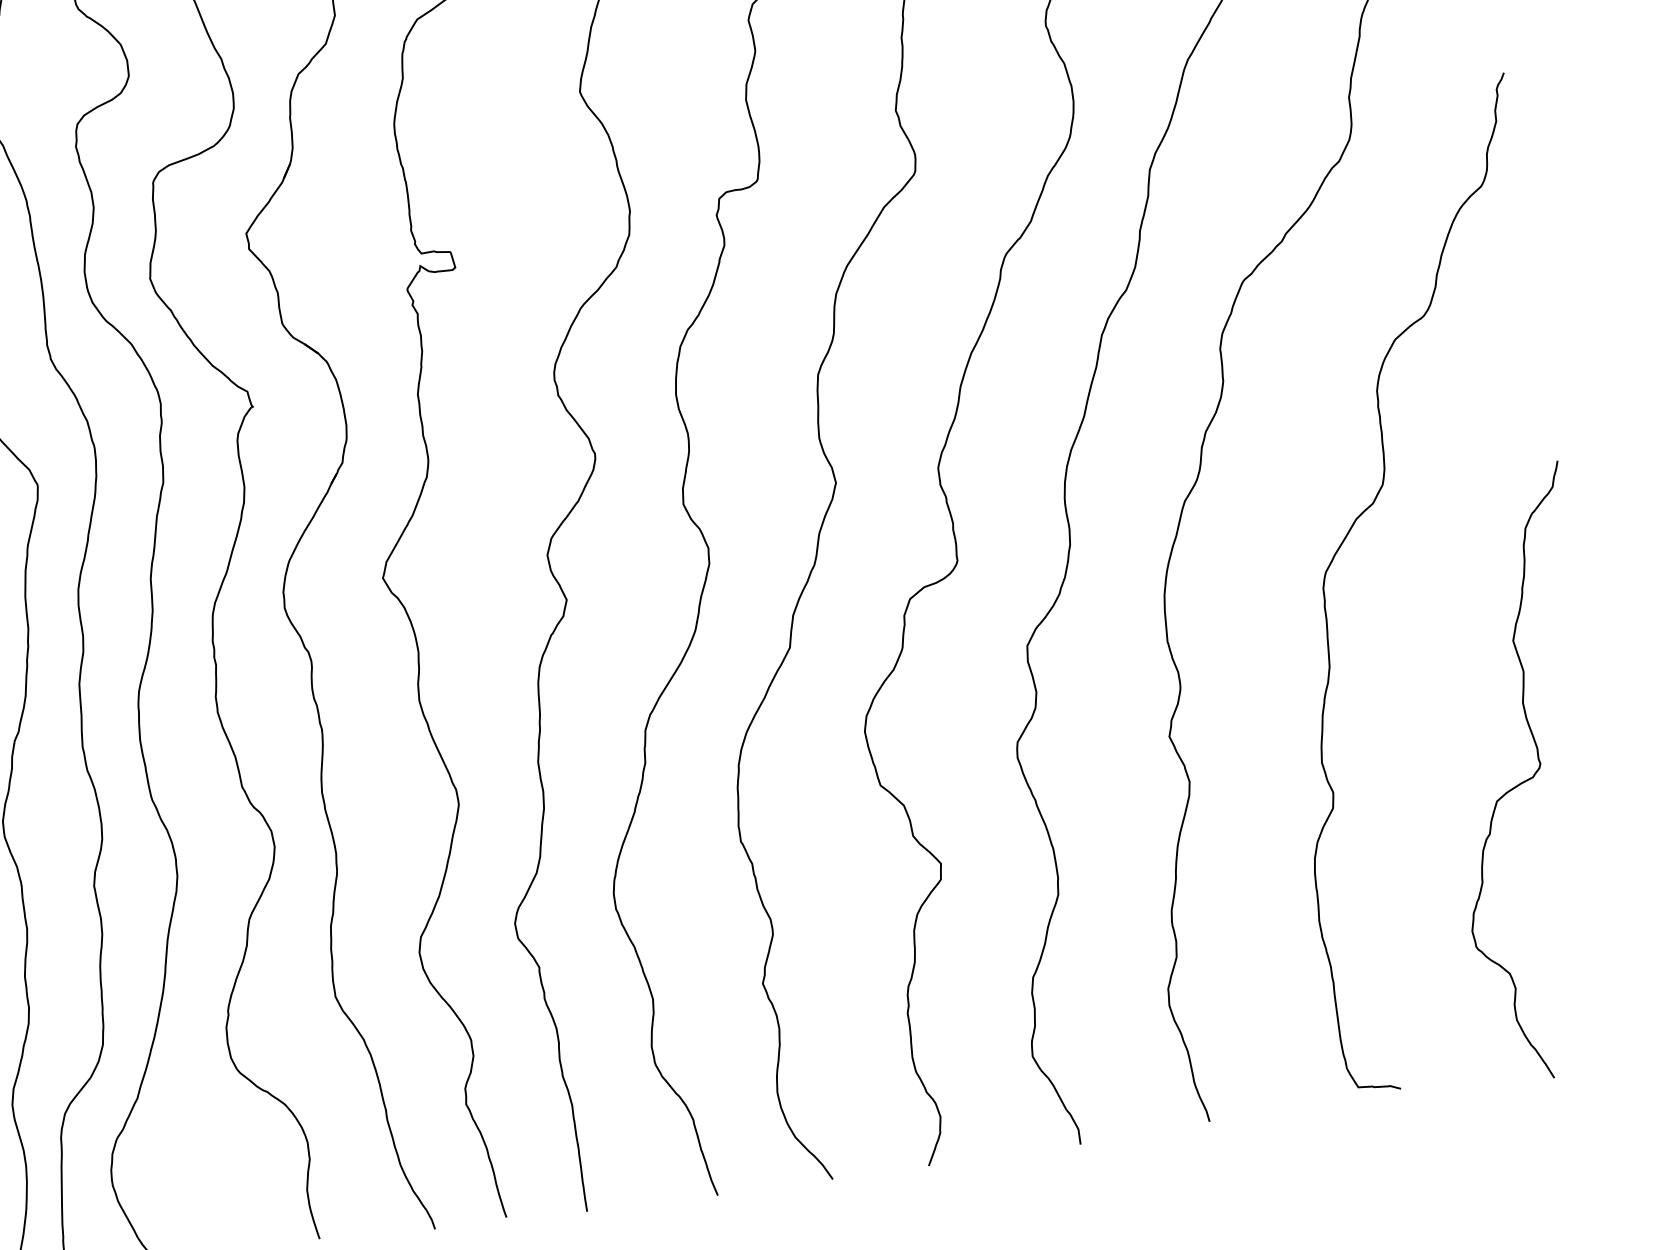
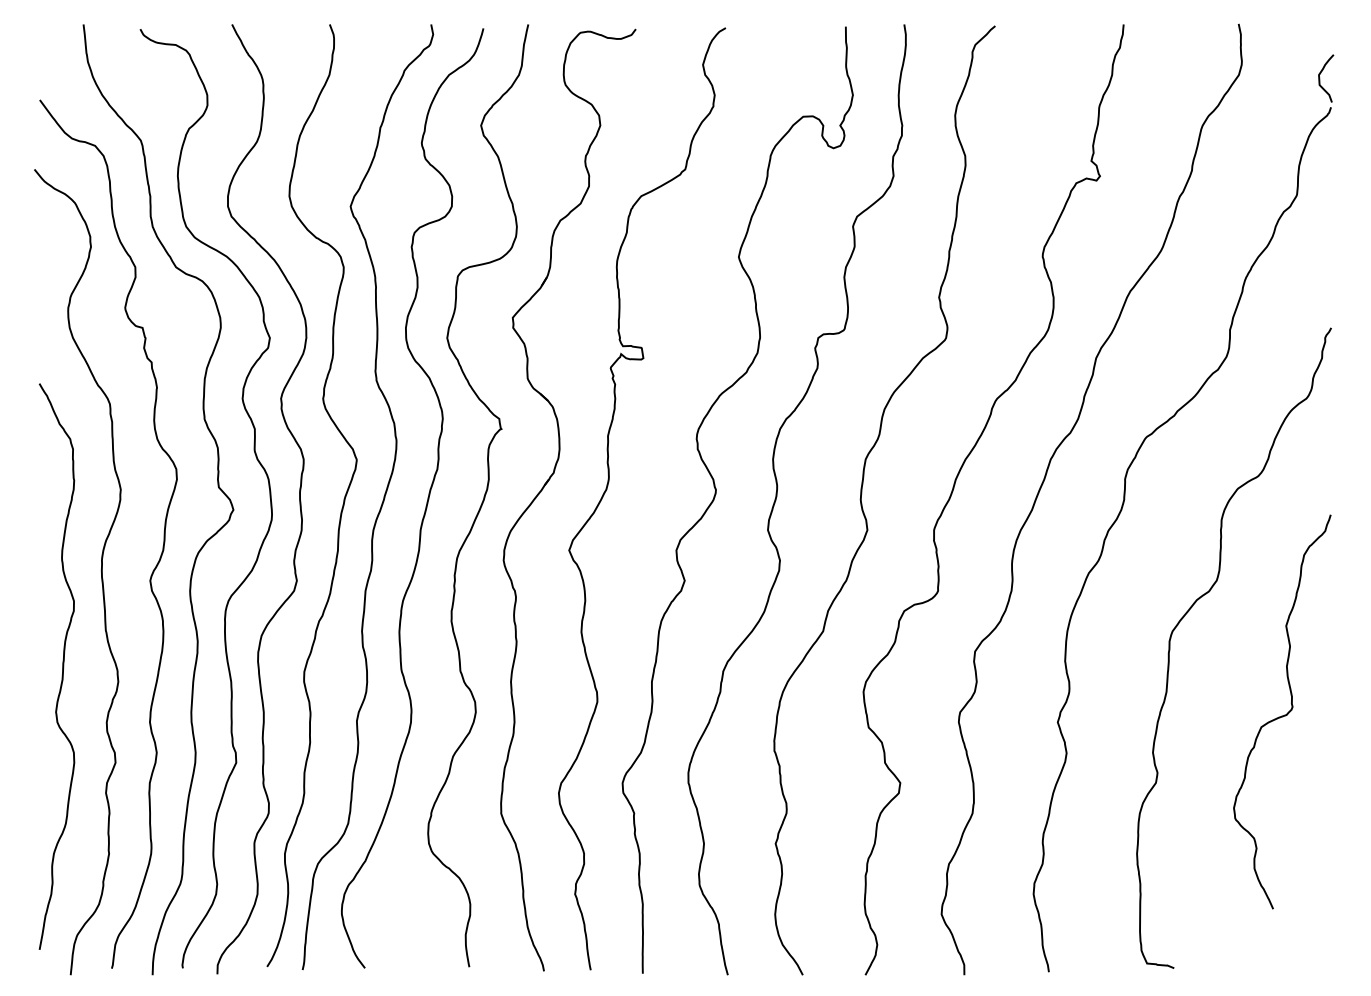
curve: (1529, 777) -> (1284, 714), moved

